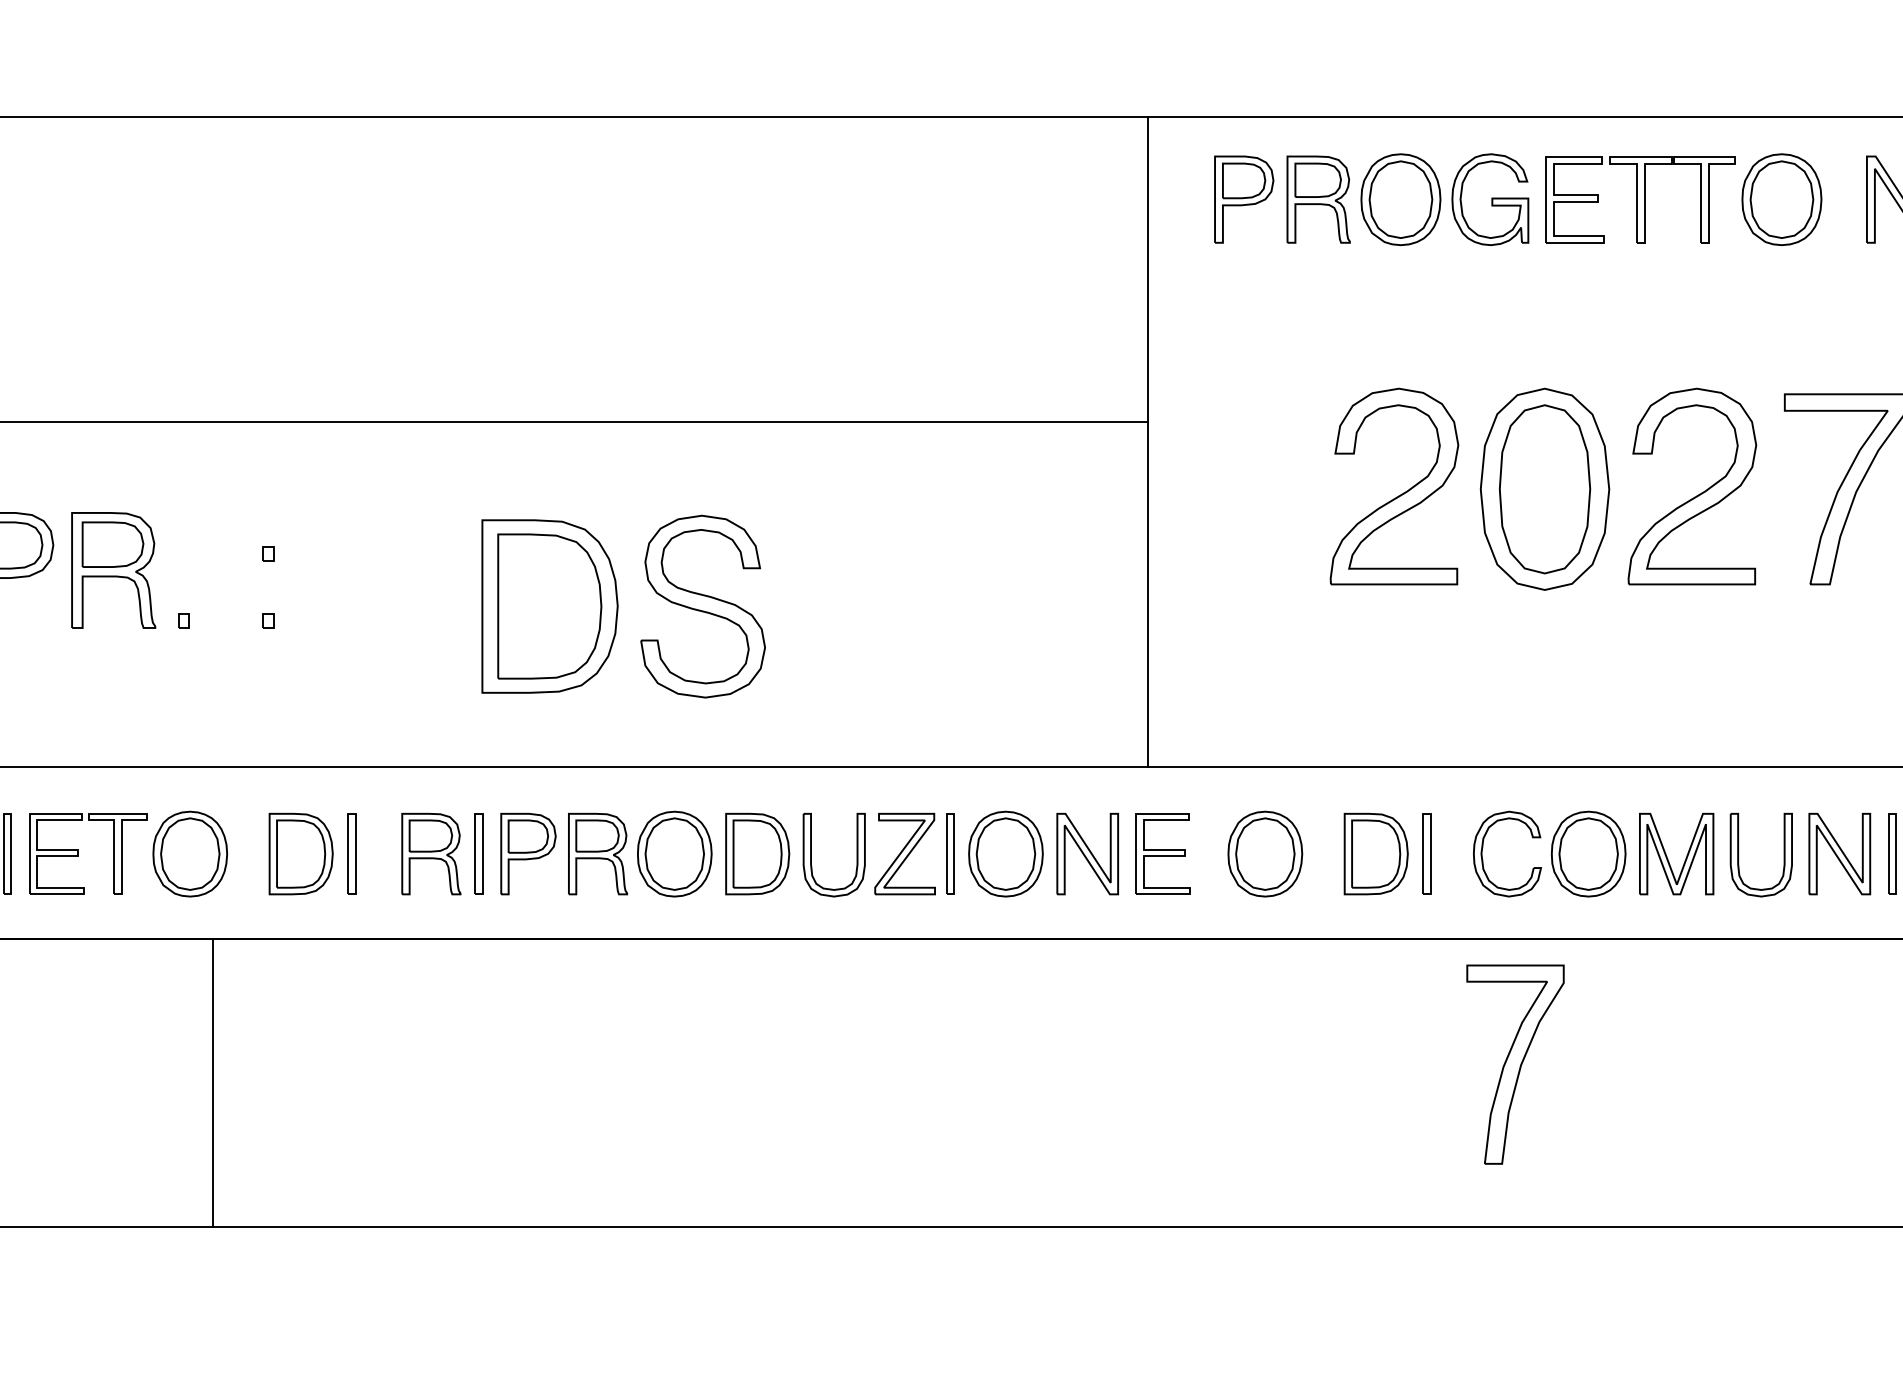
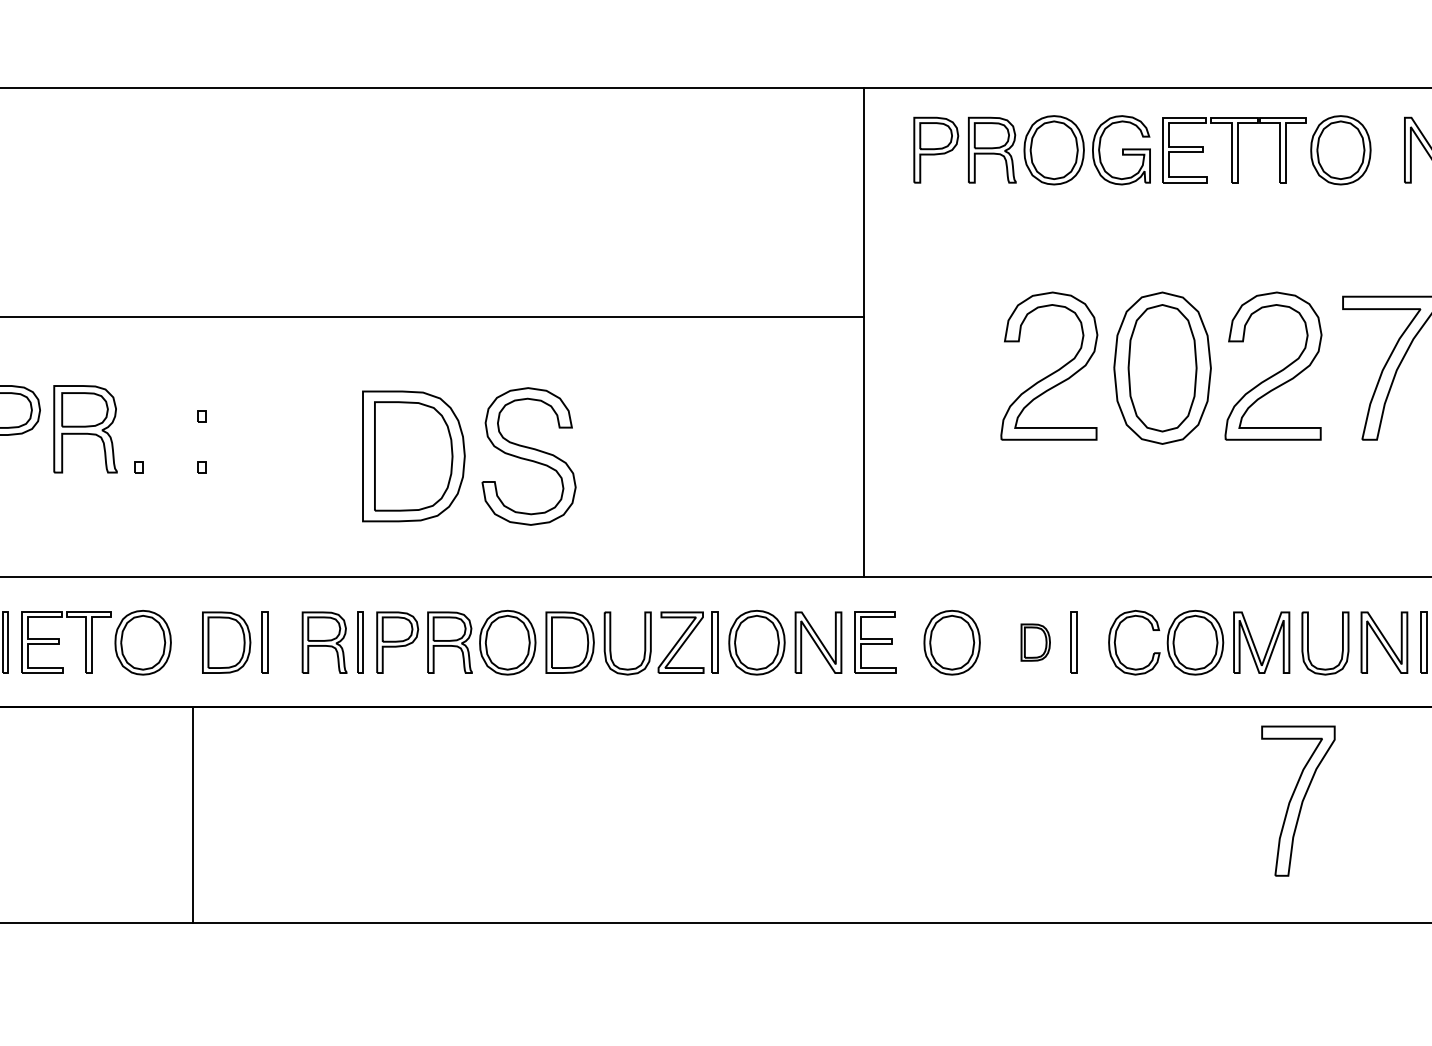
part: (1376, 853) -> (1035, 642), size x0.6
part: (1515, 1063) -> (1298, 800), moved
line: (213, 1082) -> (193, 814), moved

